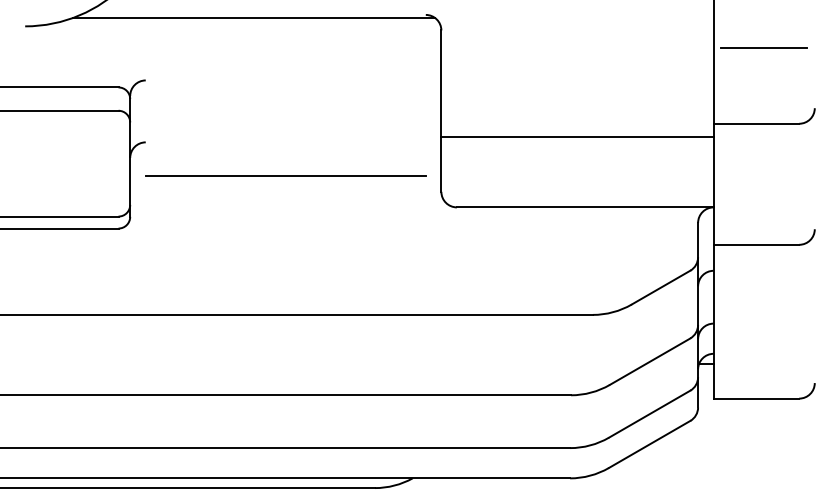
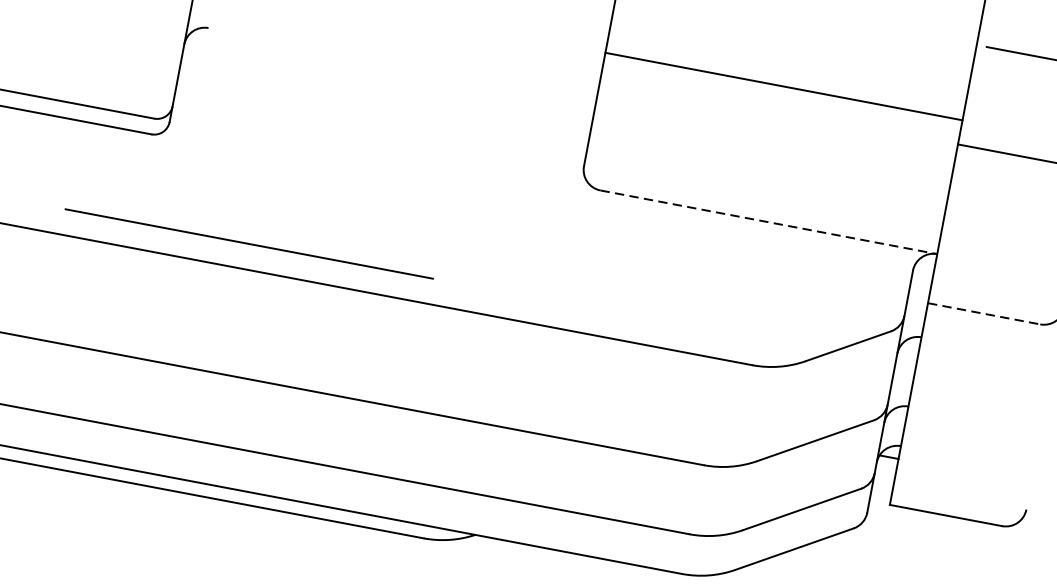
line: (577, 137) -> (783, 86), moved
line: (285, 175) -> (248, 243), moved
line: (585, 207) -> (769, 222), solid -> dashed
line: (756, 244) -> (984, 313), solid -> dashed

